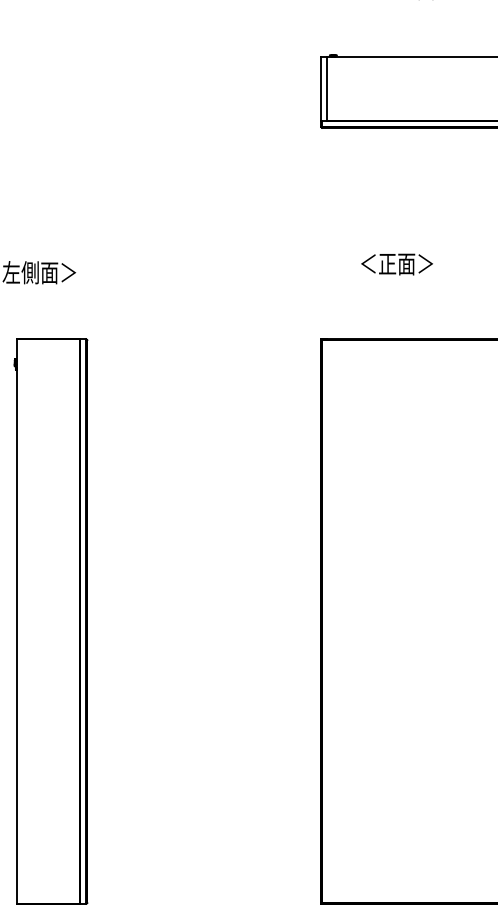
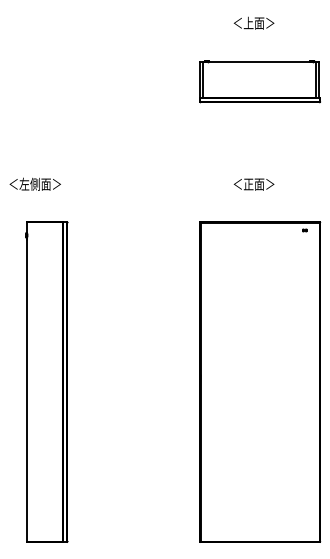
text: (396, 264) -> (253, 184), moved

